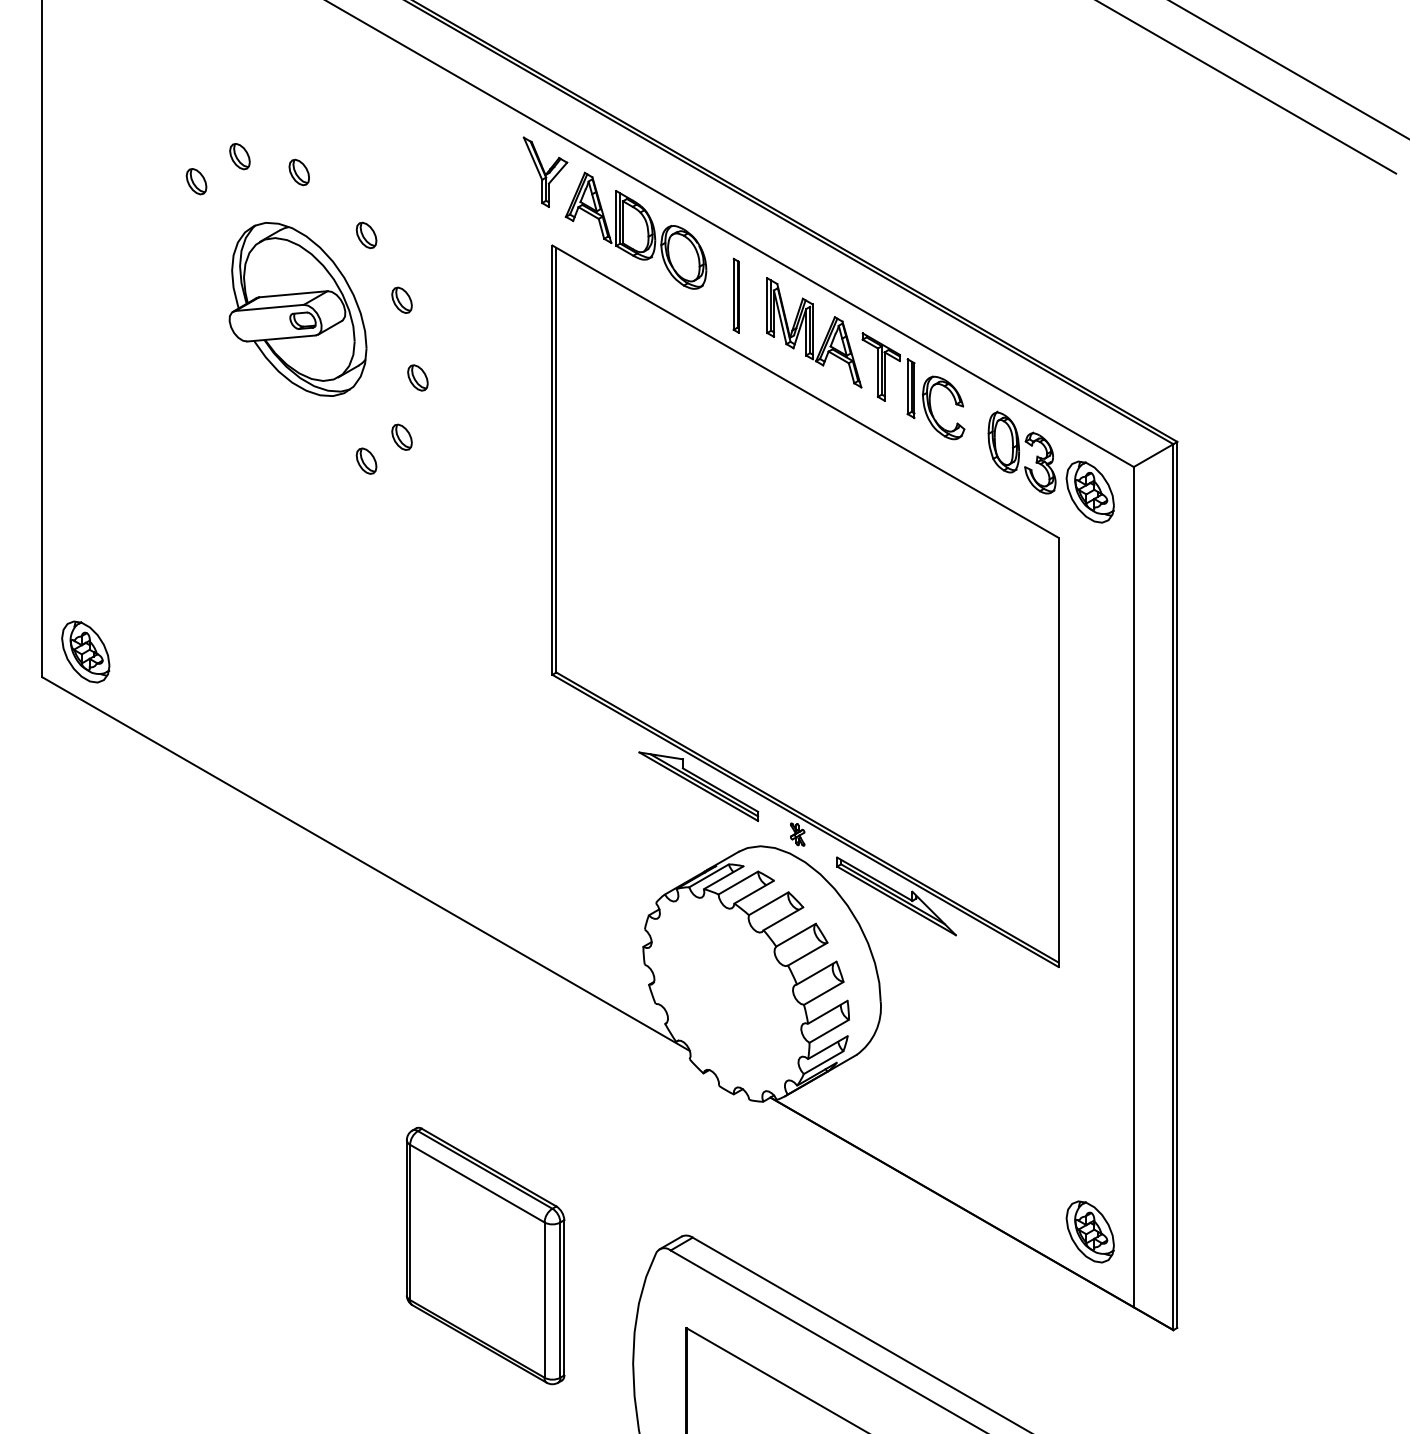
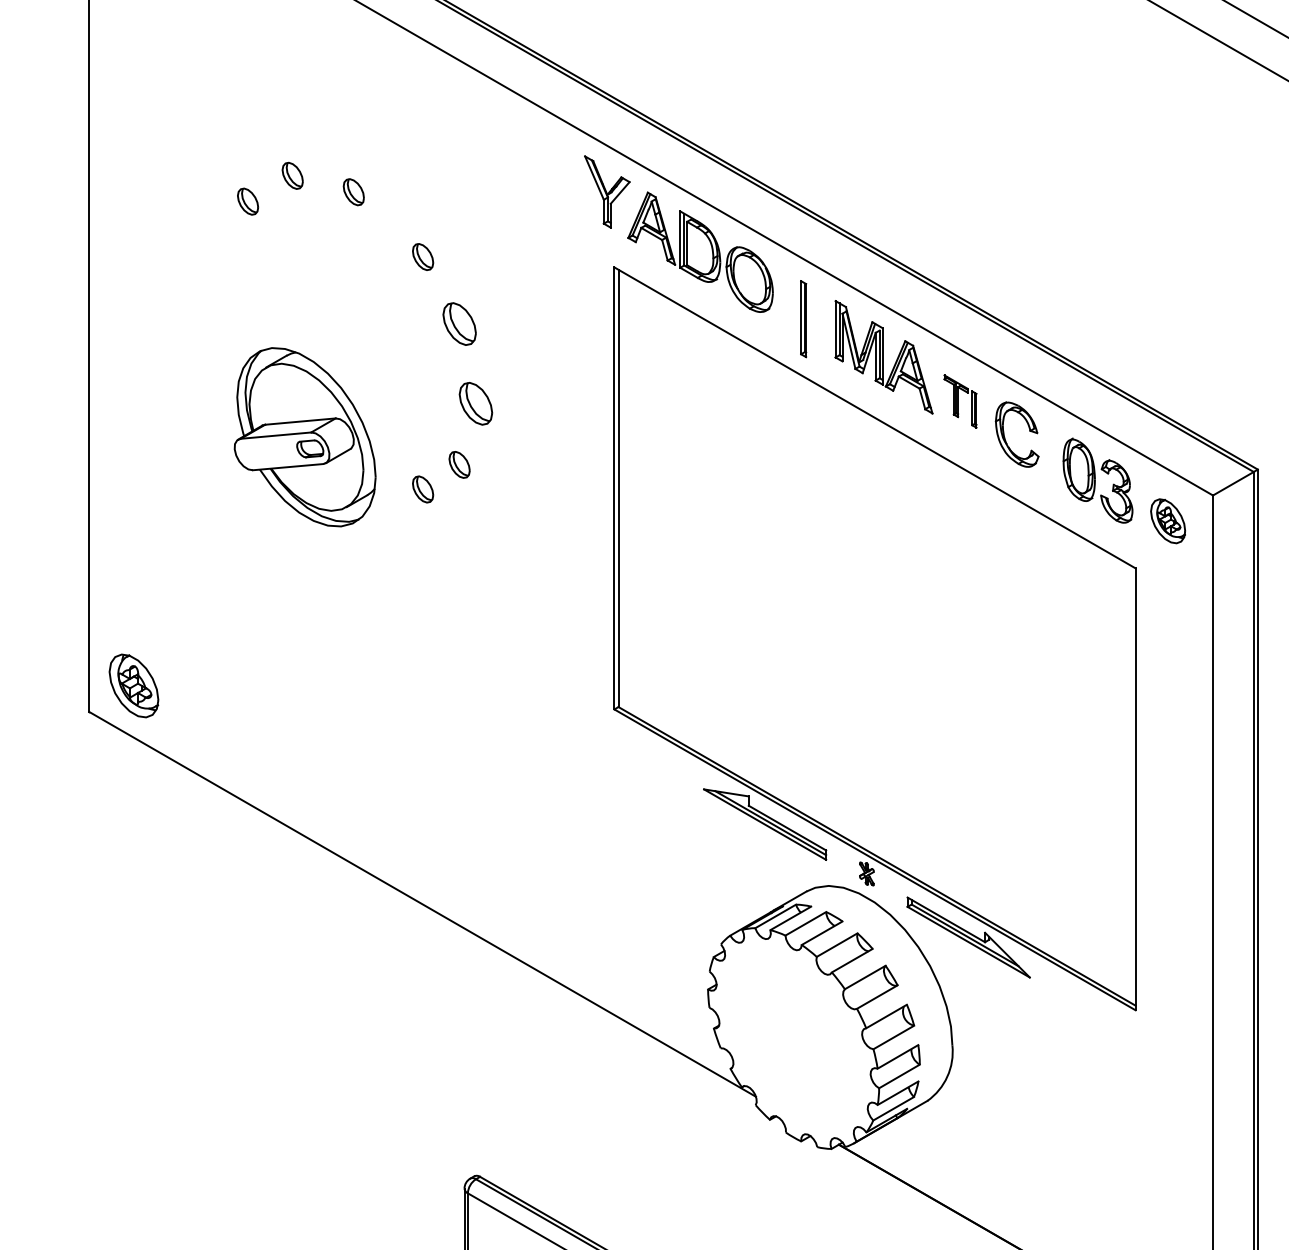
part: (401, 299) -> (459, 322), size x1.6
part: (297, 309) -> (304, 437), moved
part: (888, 375) -> (960, 401), size x0.6
part: (417, 377) -> (475, 403), size x1.6
part: (1089, 491) -> (1167, 520), size x0.7

